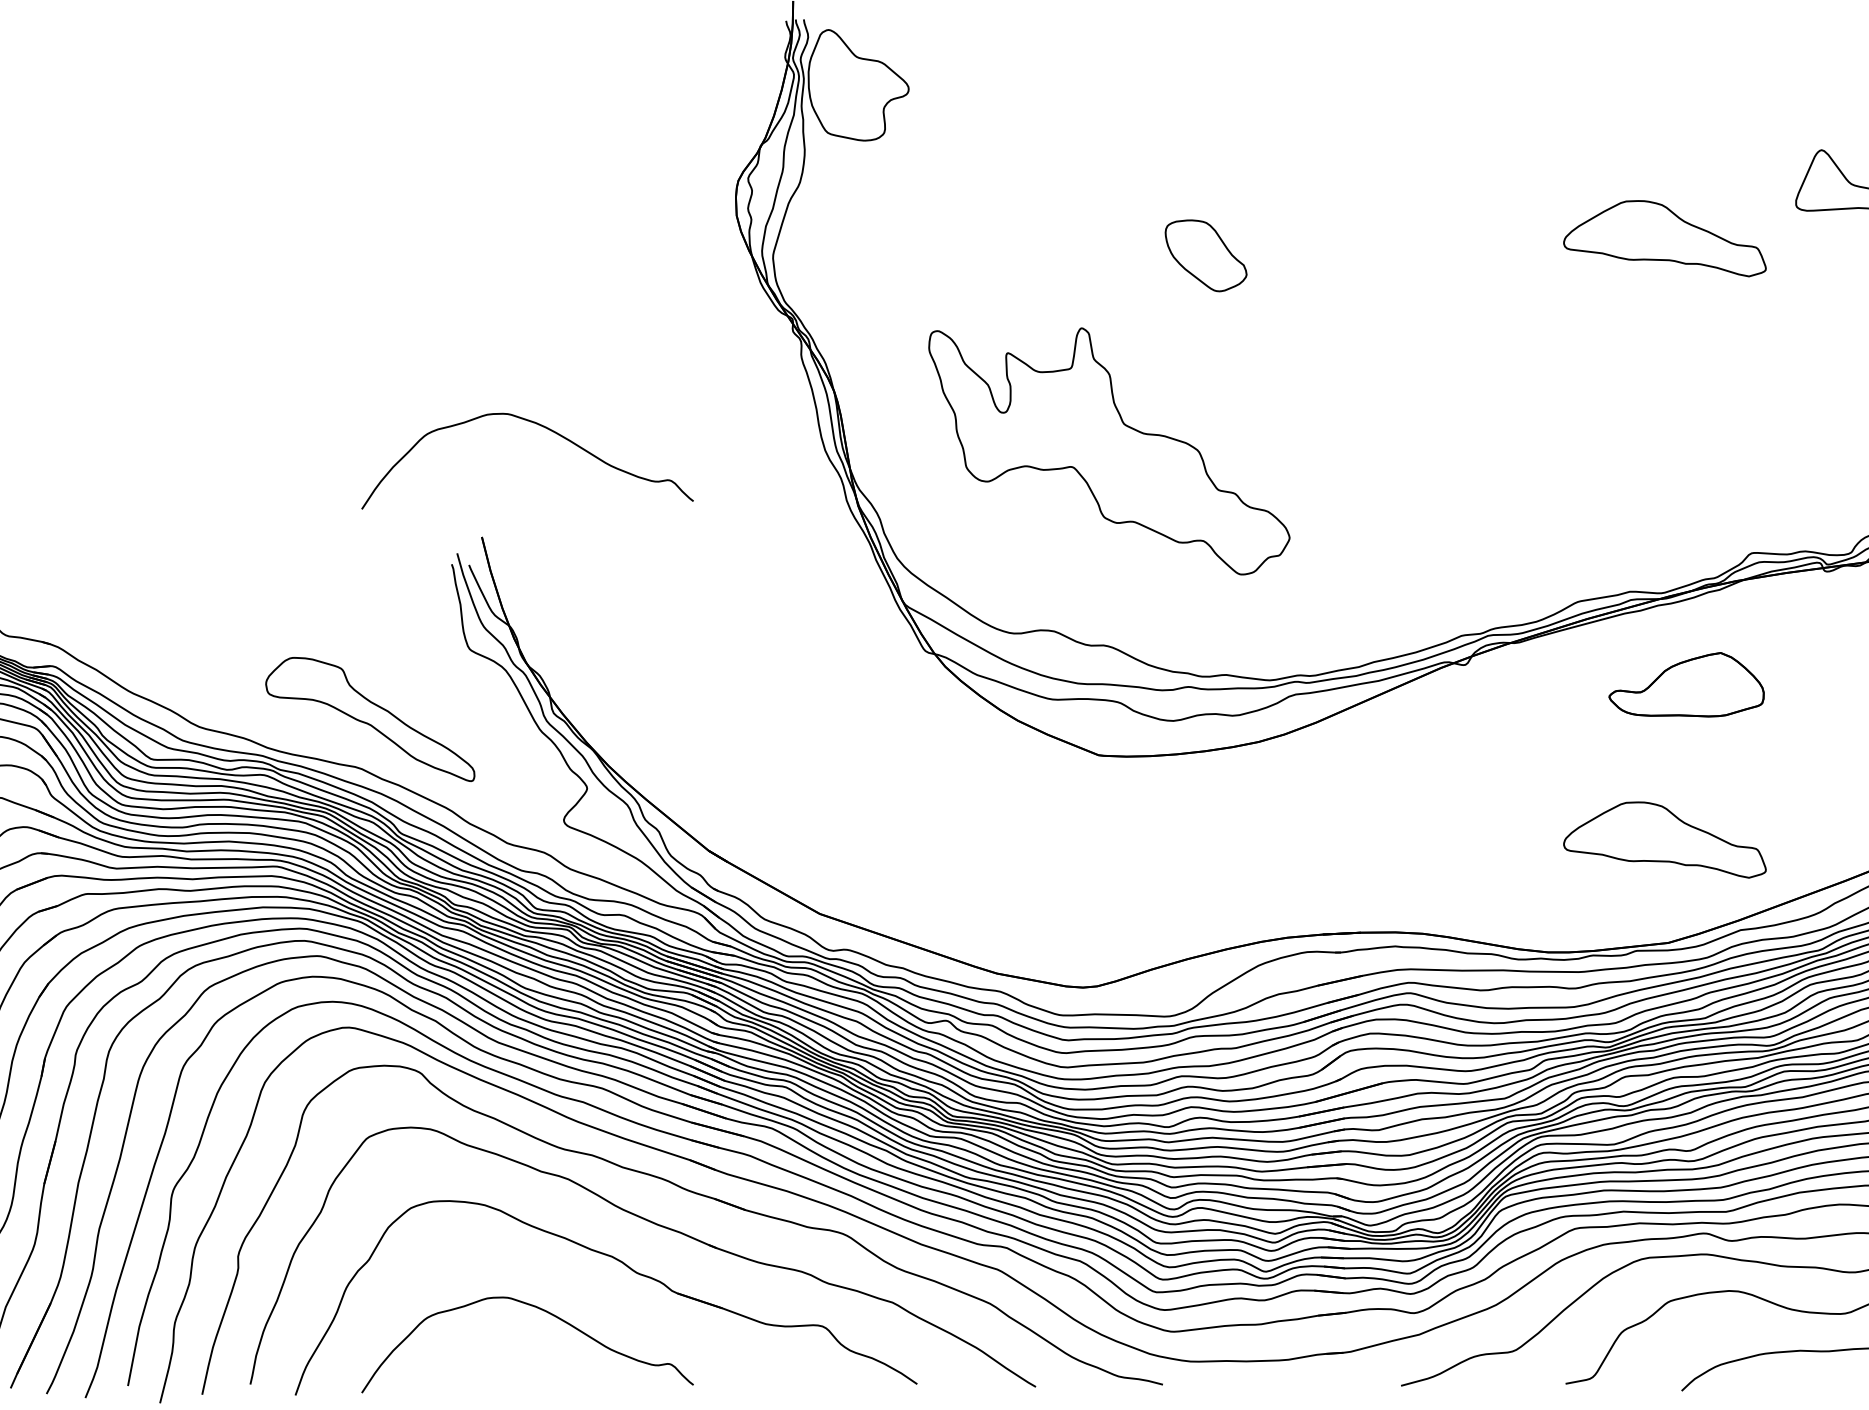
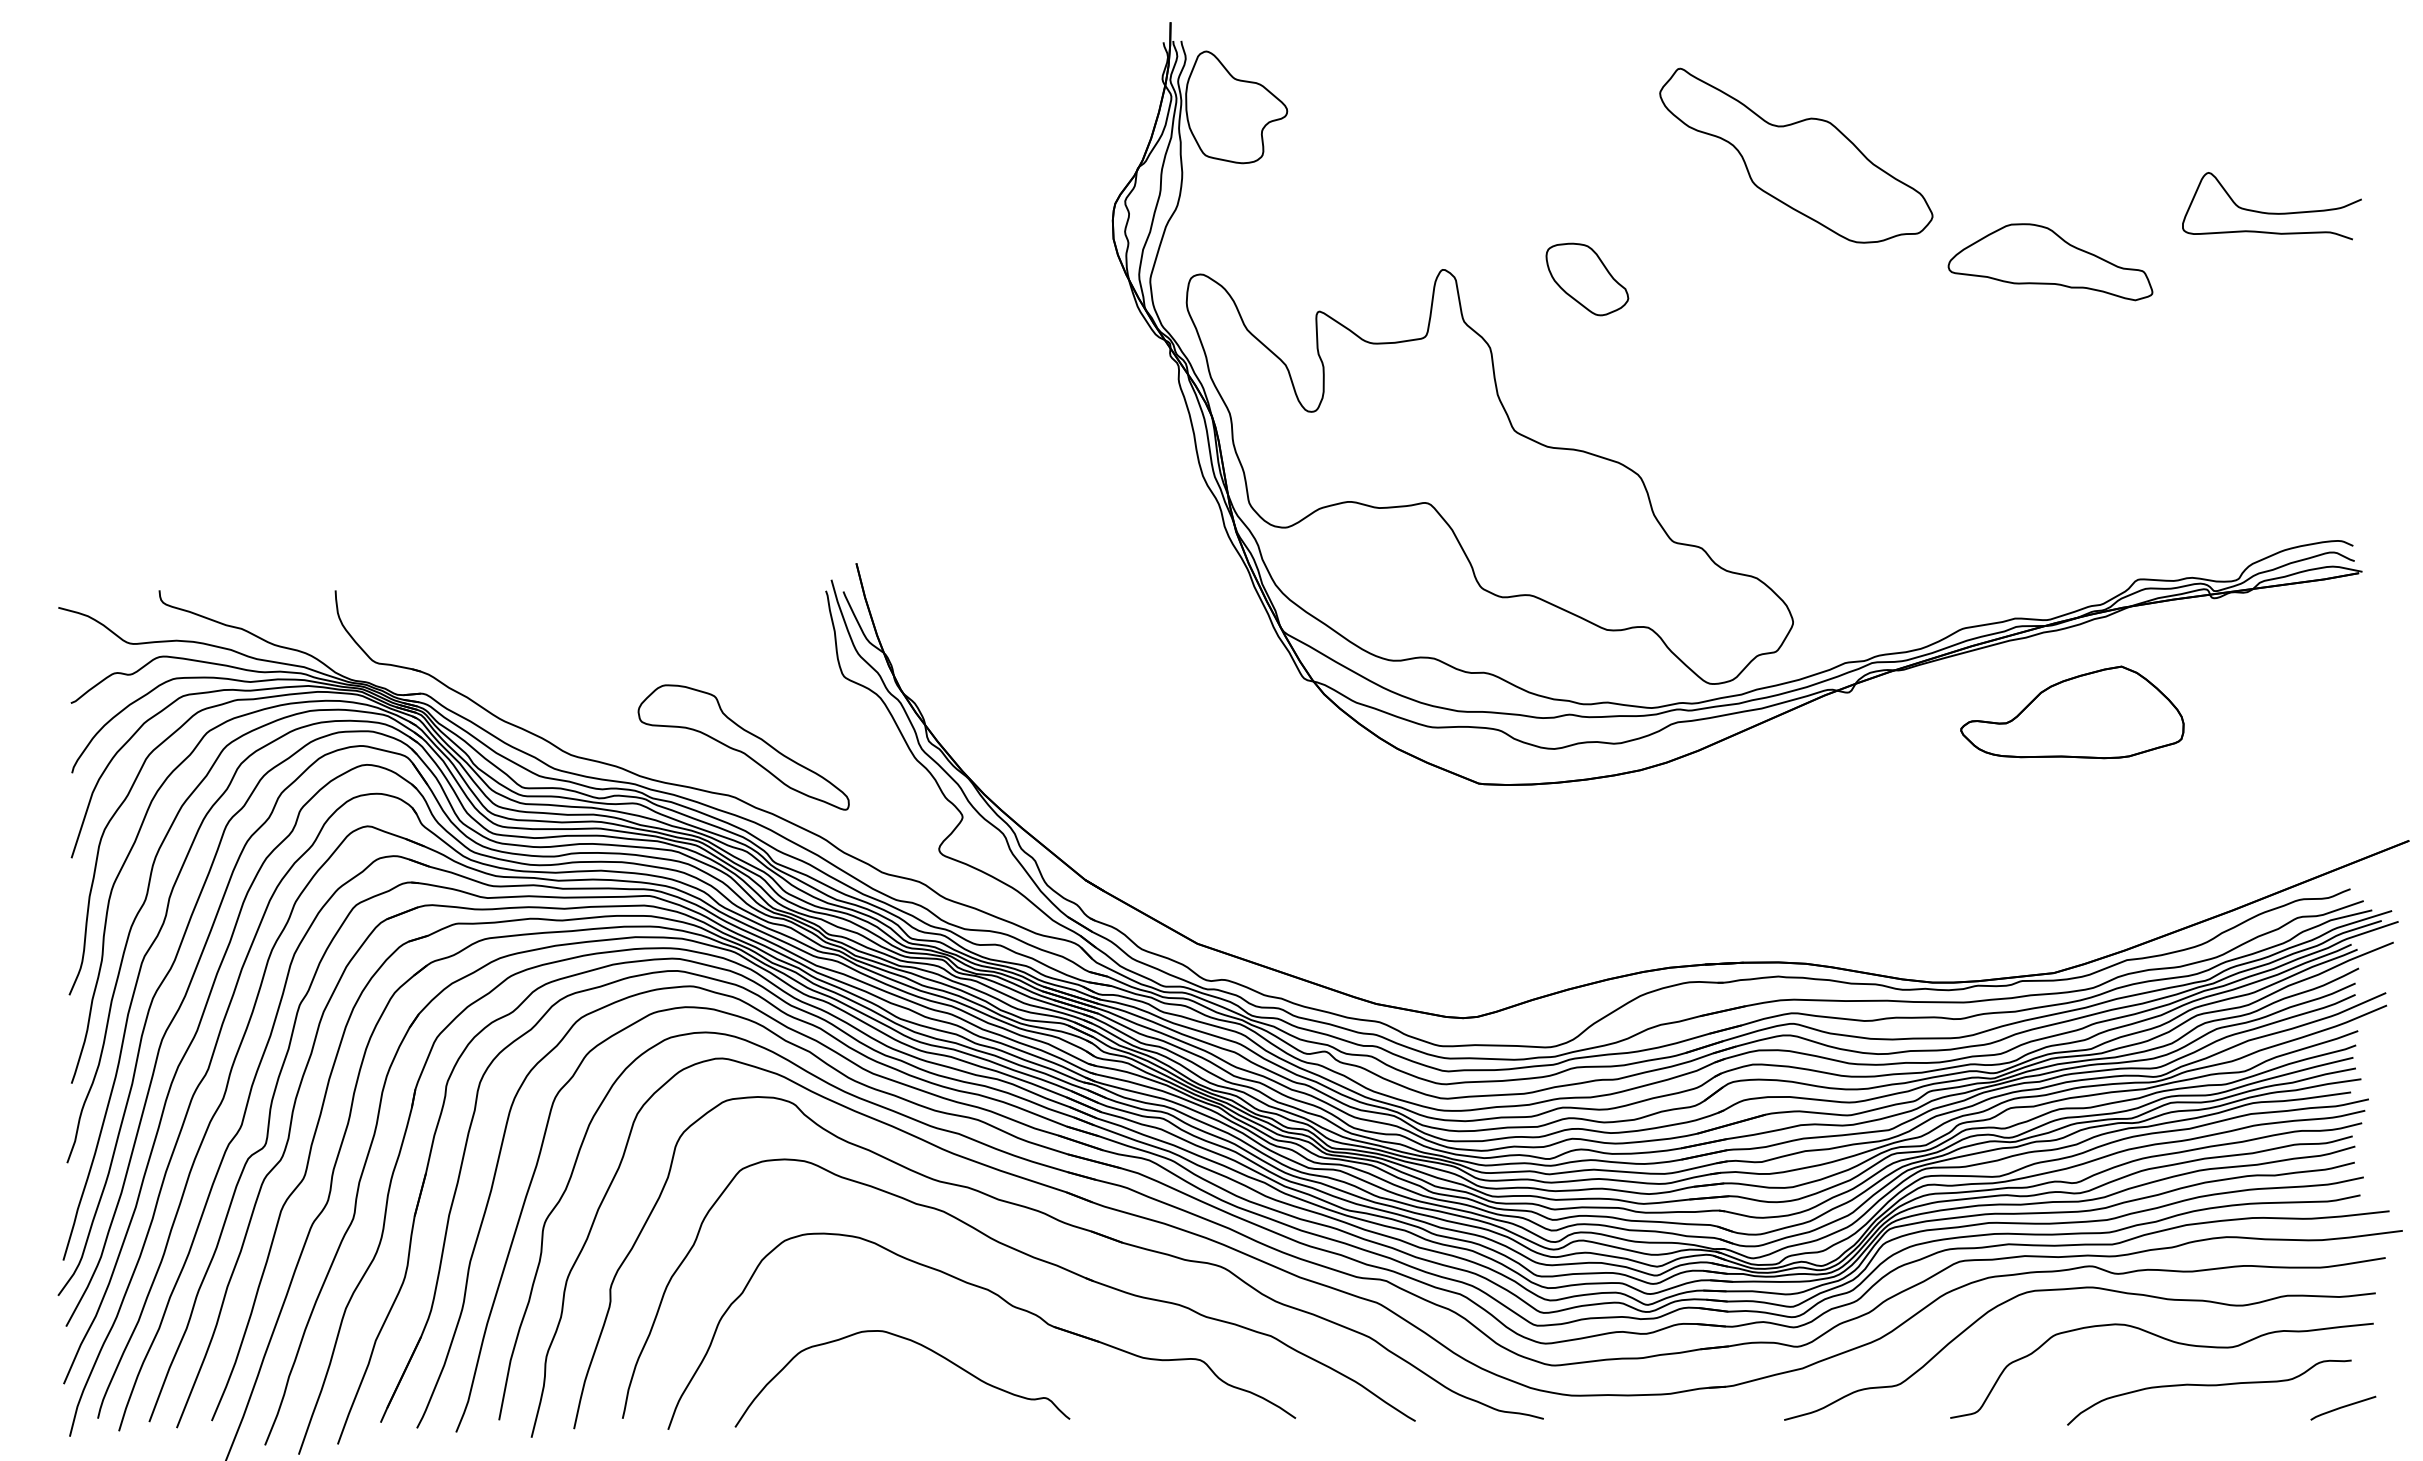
part: (1413, 132) -> (1796, 155), added
curve: (544, 428) -> (919, 453), removed
part: (1109, 450) -> (1489, 476), size x1.67
part: (1686, 684) -> (2072, 712), size x1.43
part: (1664, 840) -> (2050, 869), removed

